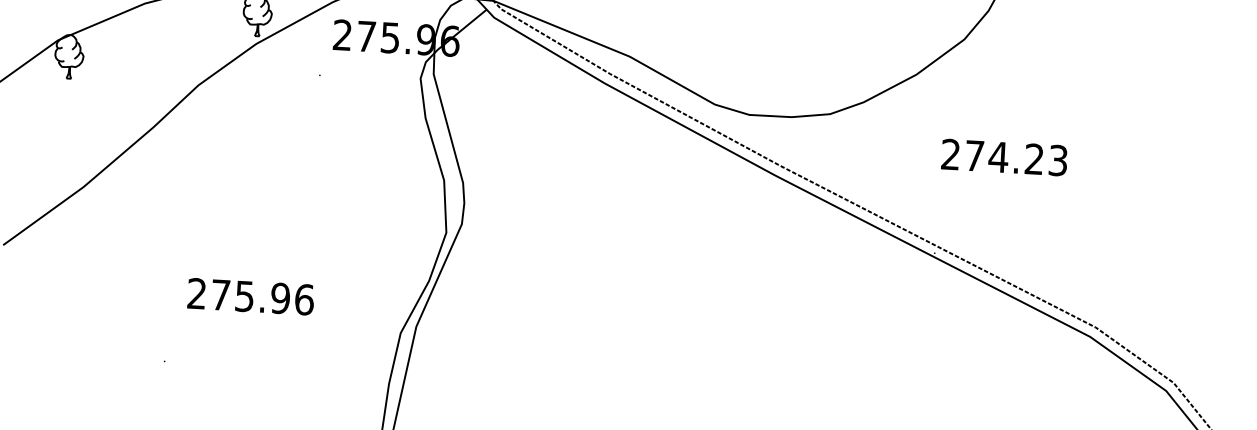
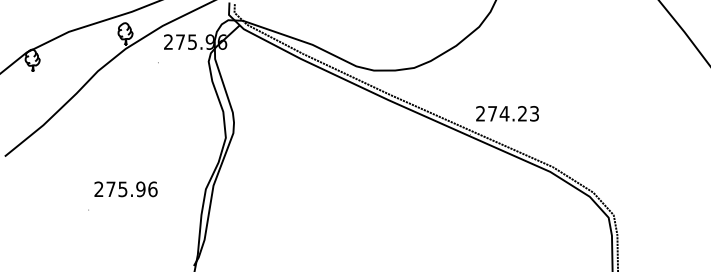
text: (1004, 157) -> (507, 113), moved
text: (249, 297) -> (125, 189), moved

